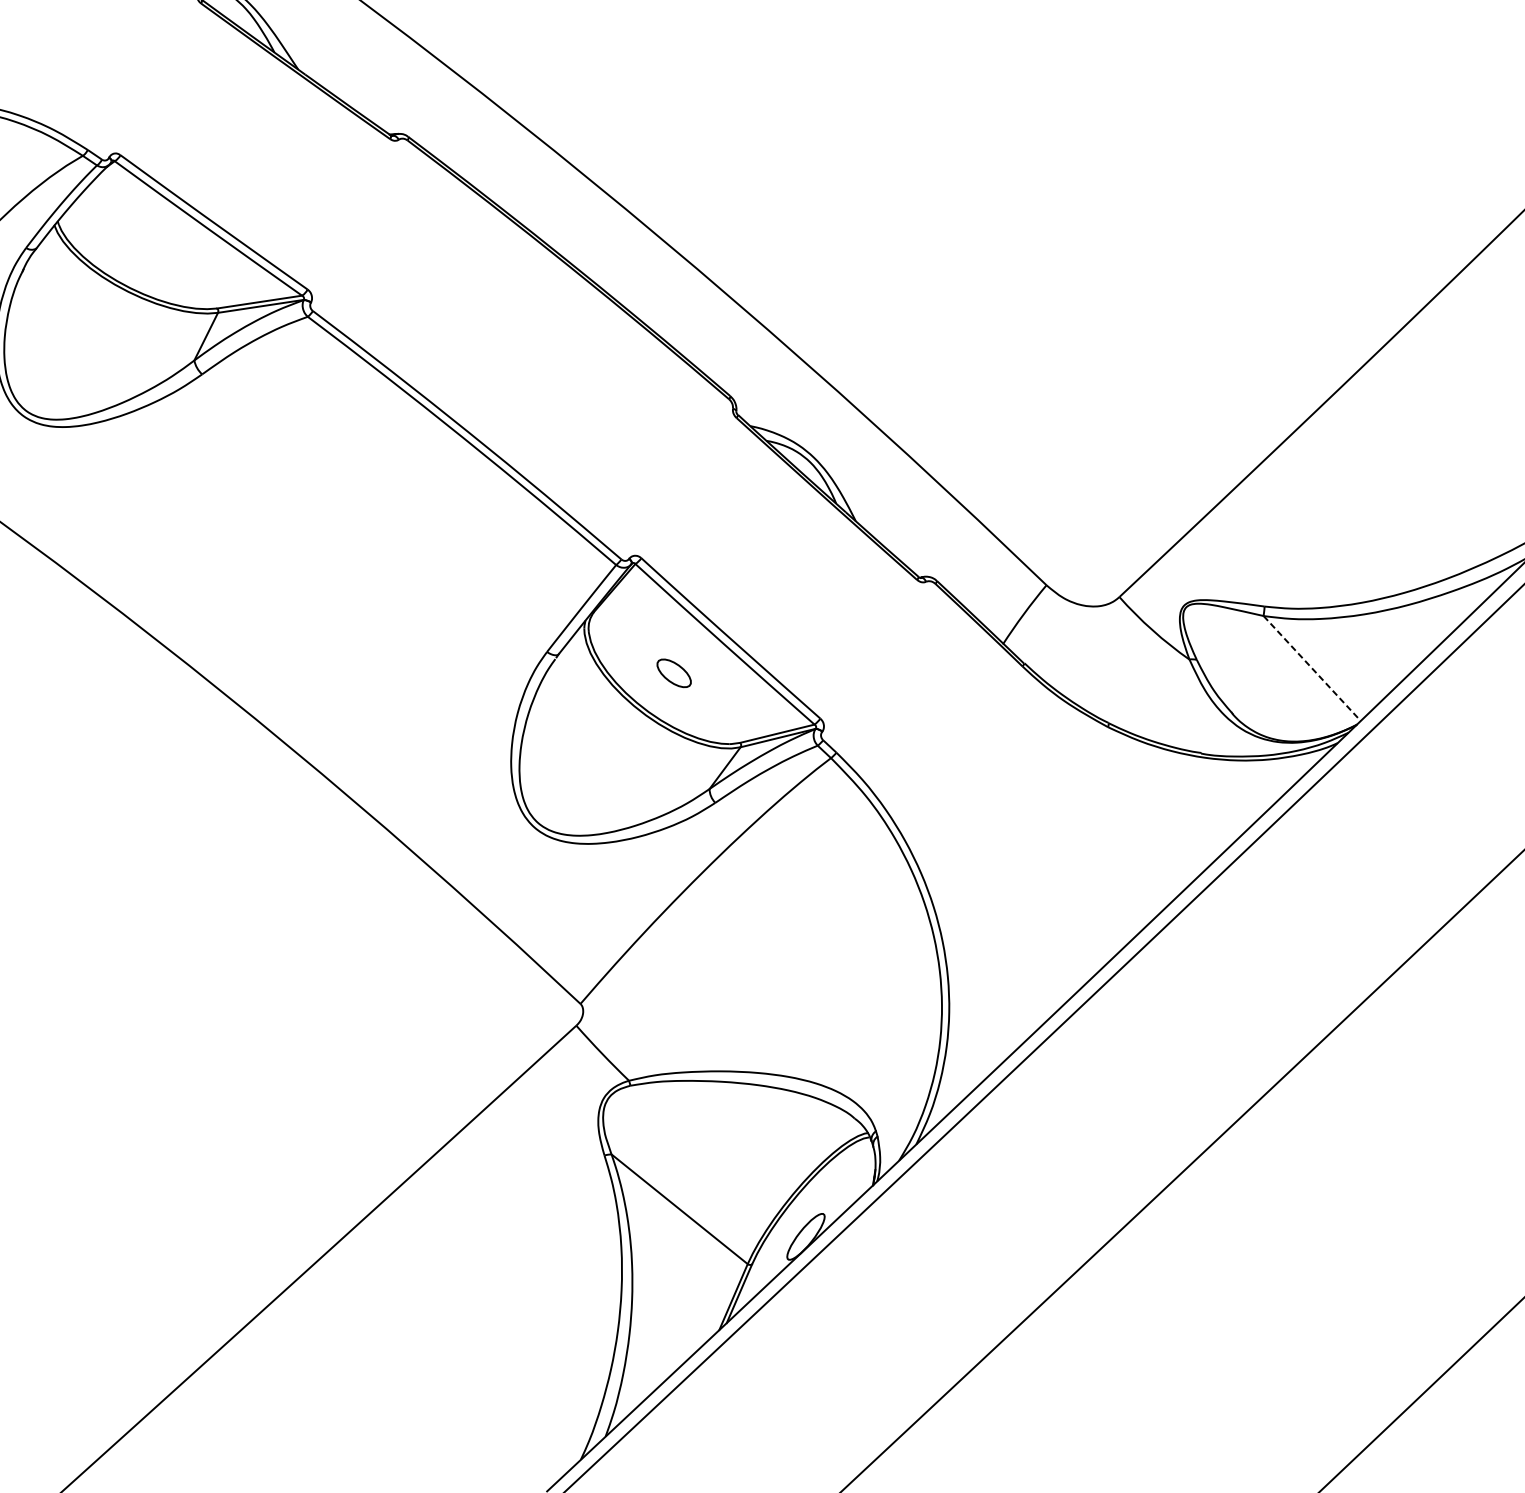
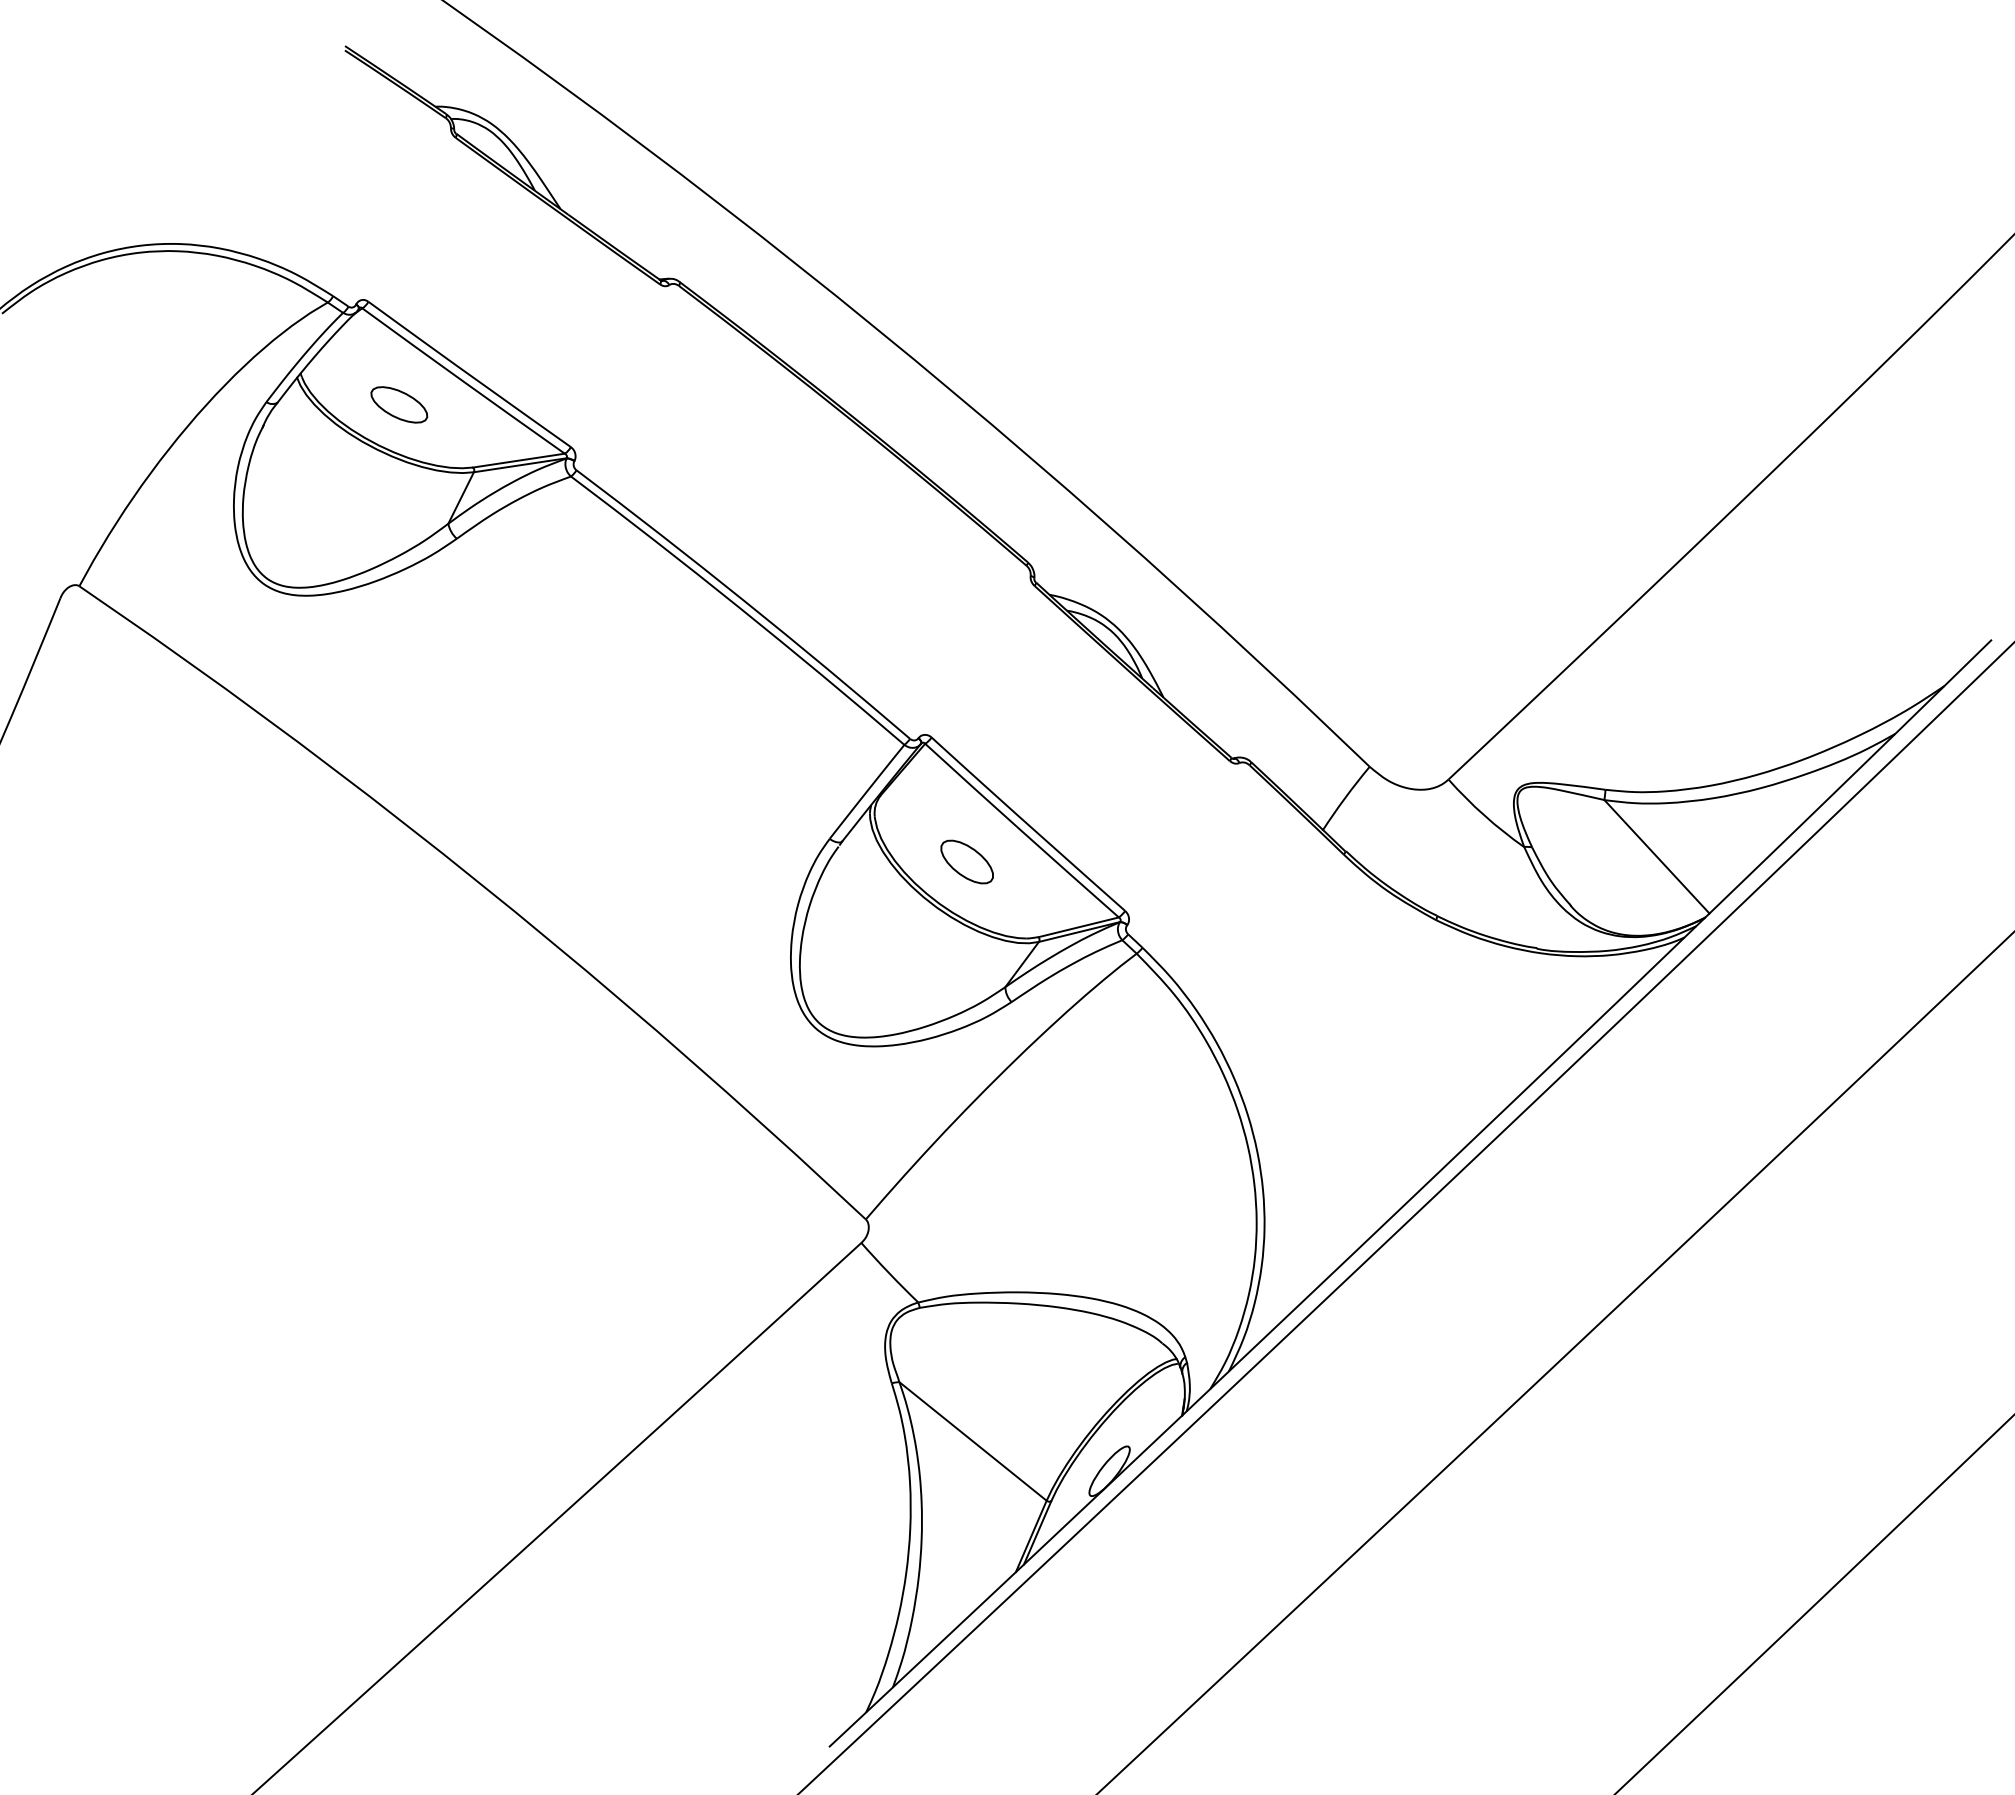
part: (149, 250) -> (399, 404), added
line: (1312, 669) -> (1657, 857), dashed -> solid
part: (673, 672) -> (966, 861), size x1.43

